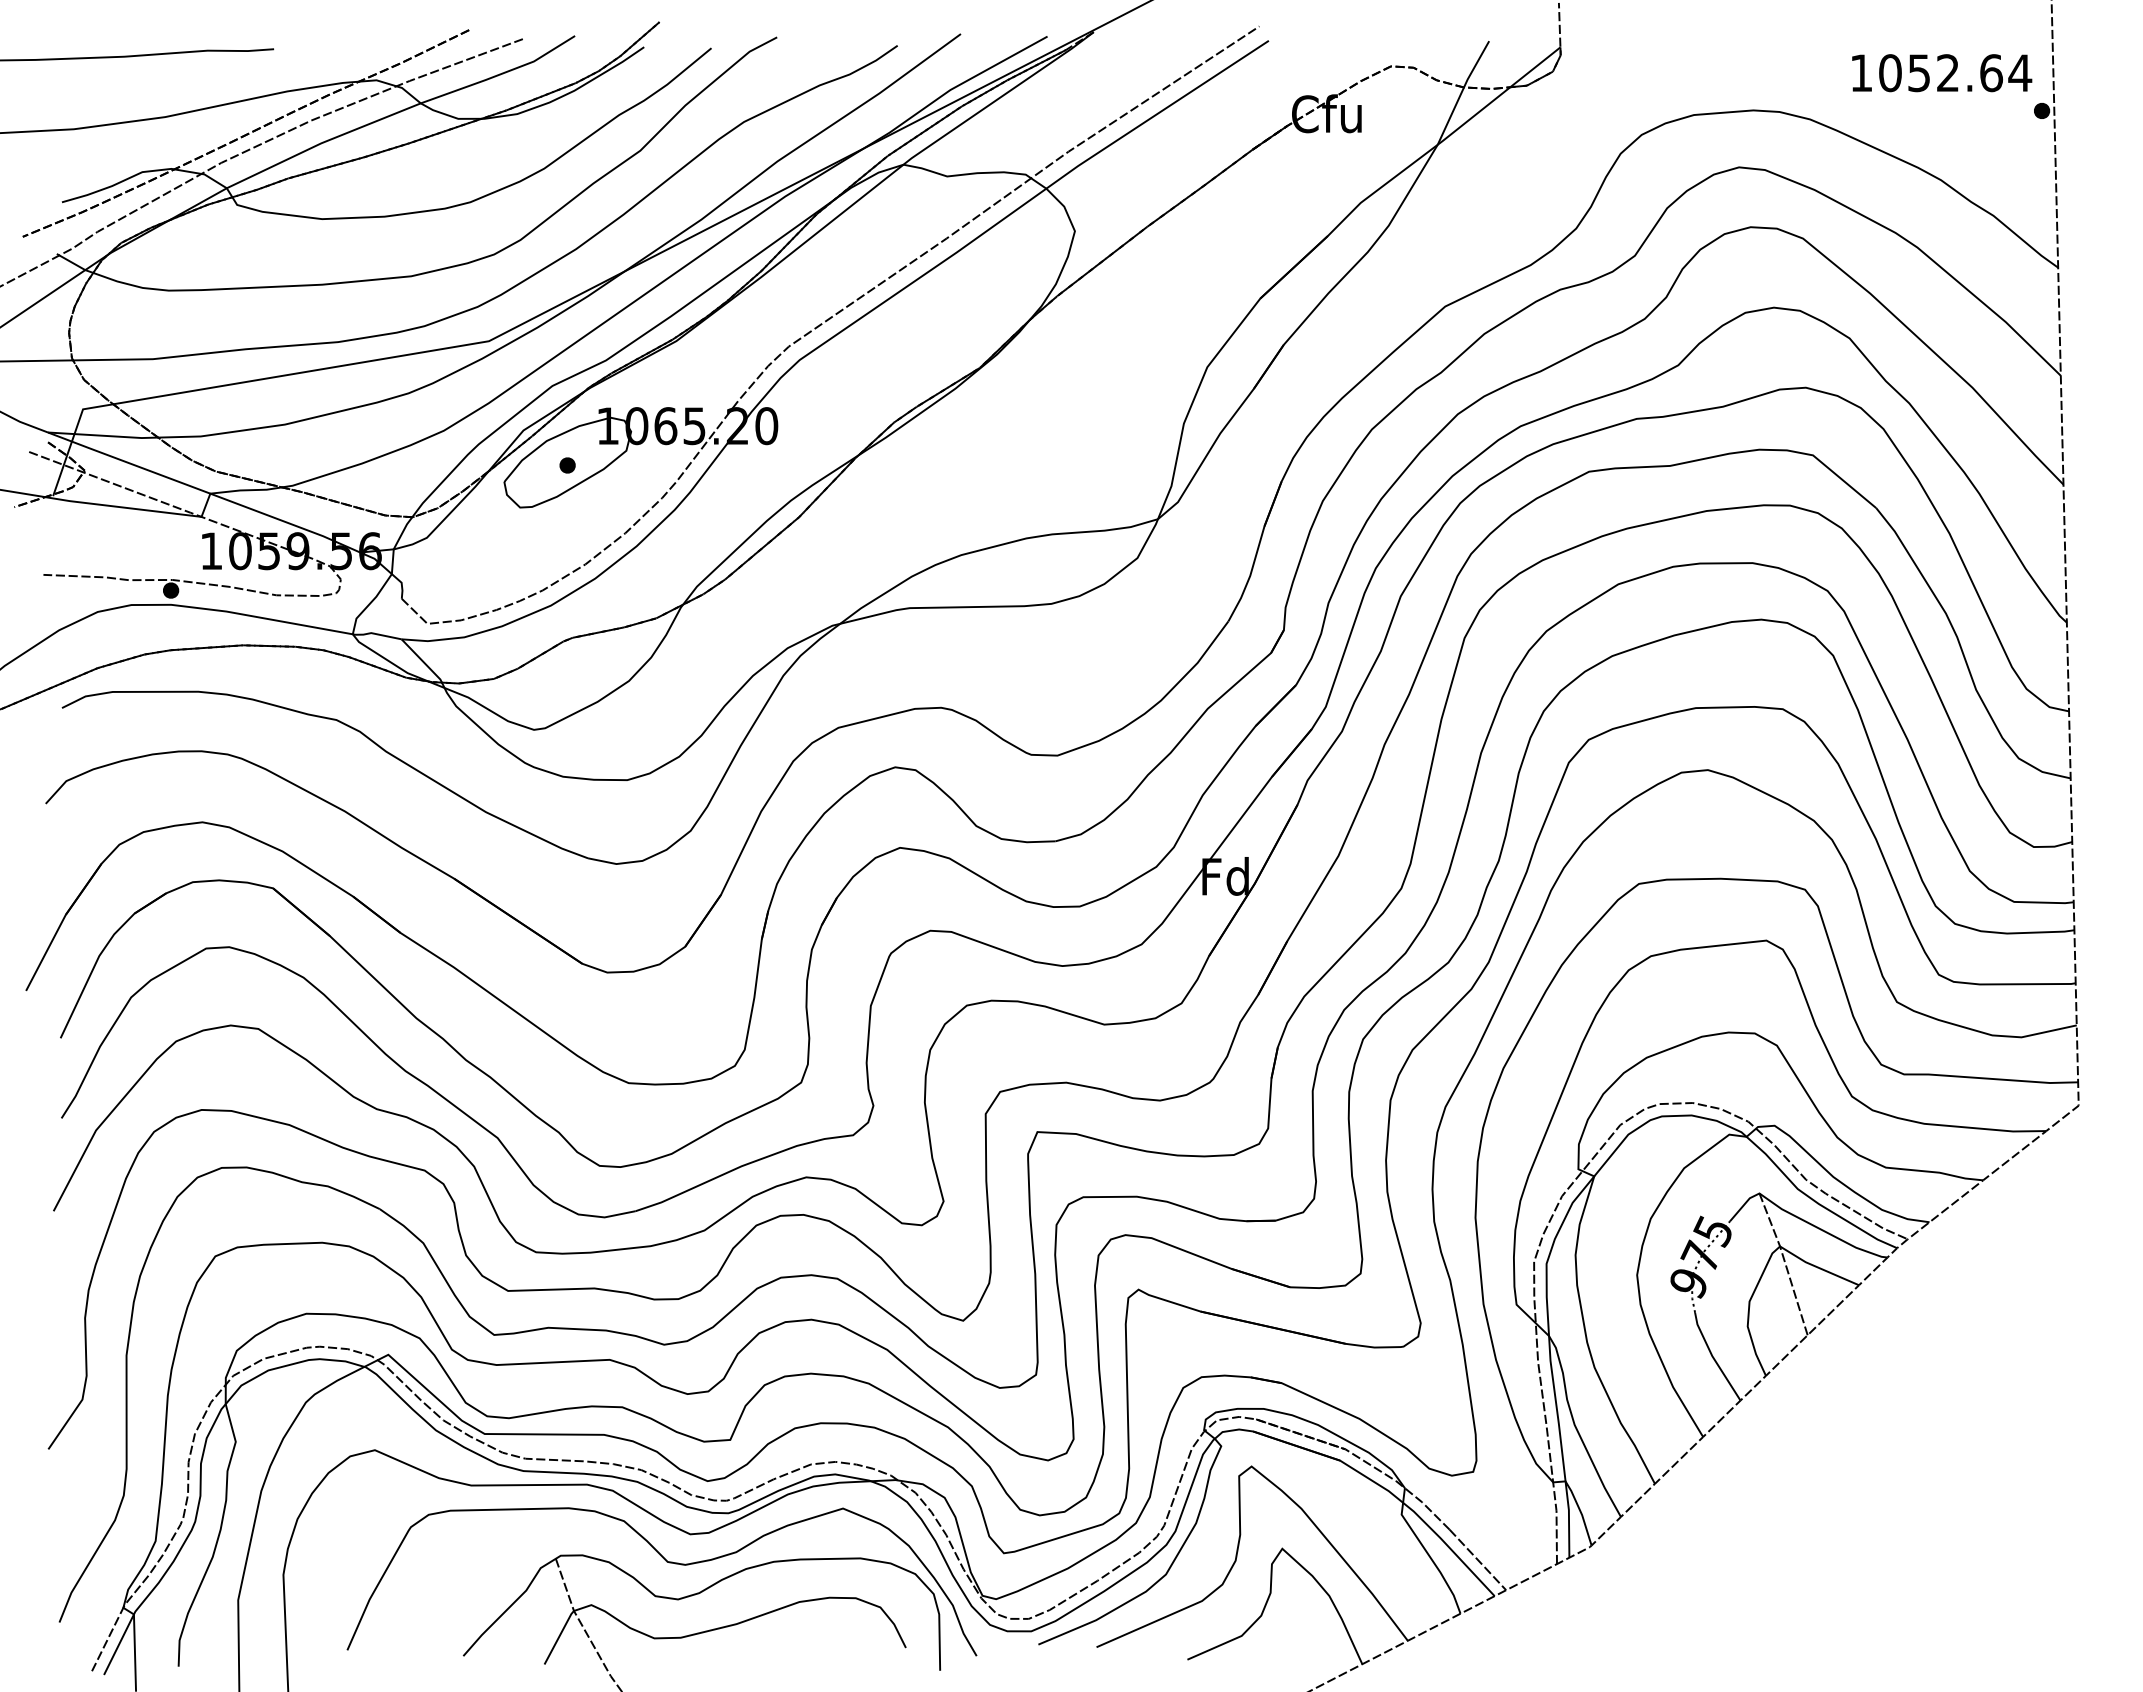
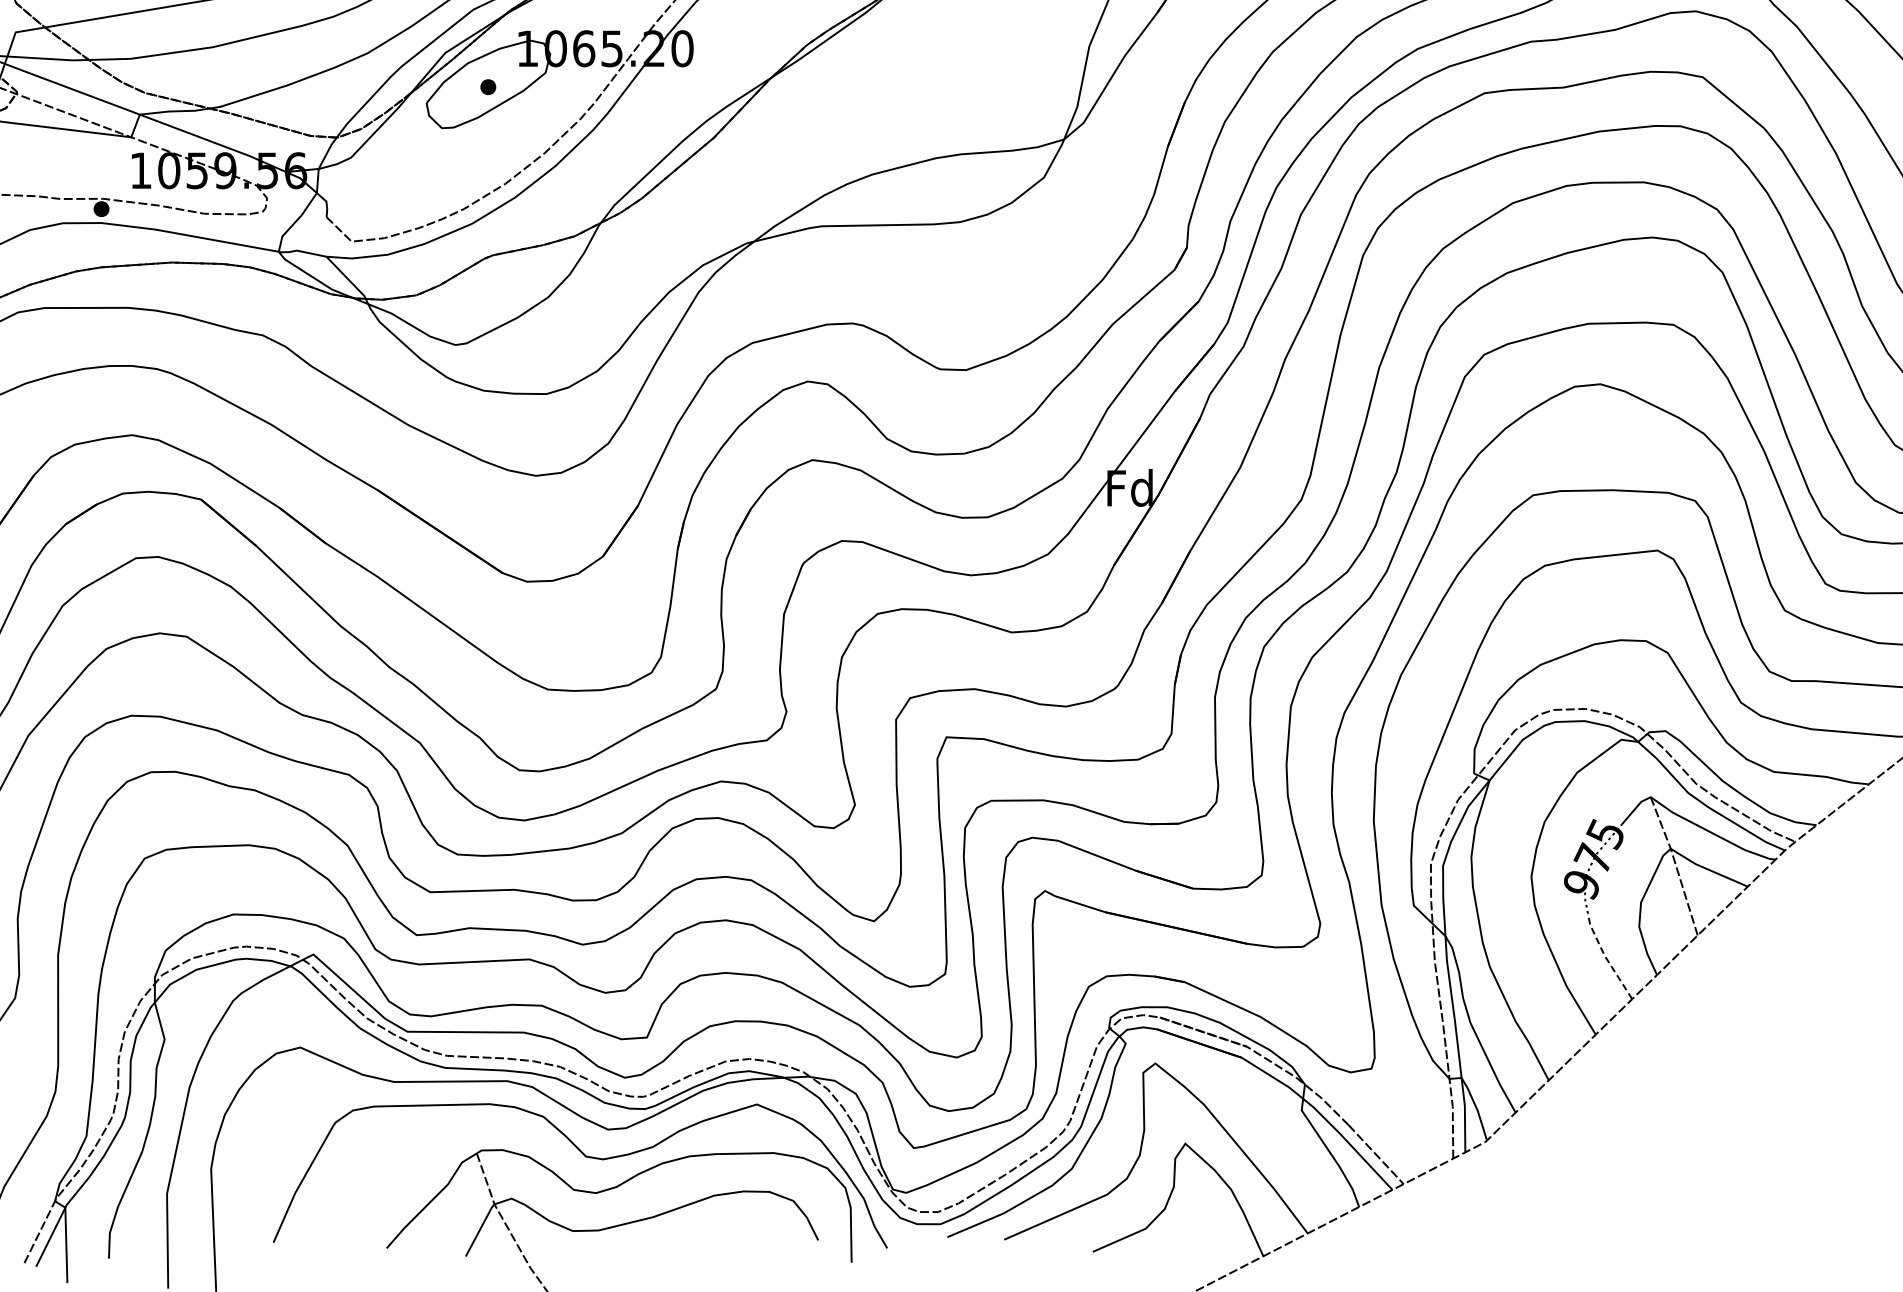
line: (1713, 1357) -> (1605, 957), solid -> dashed

